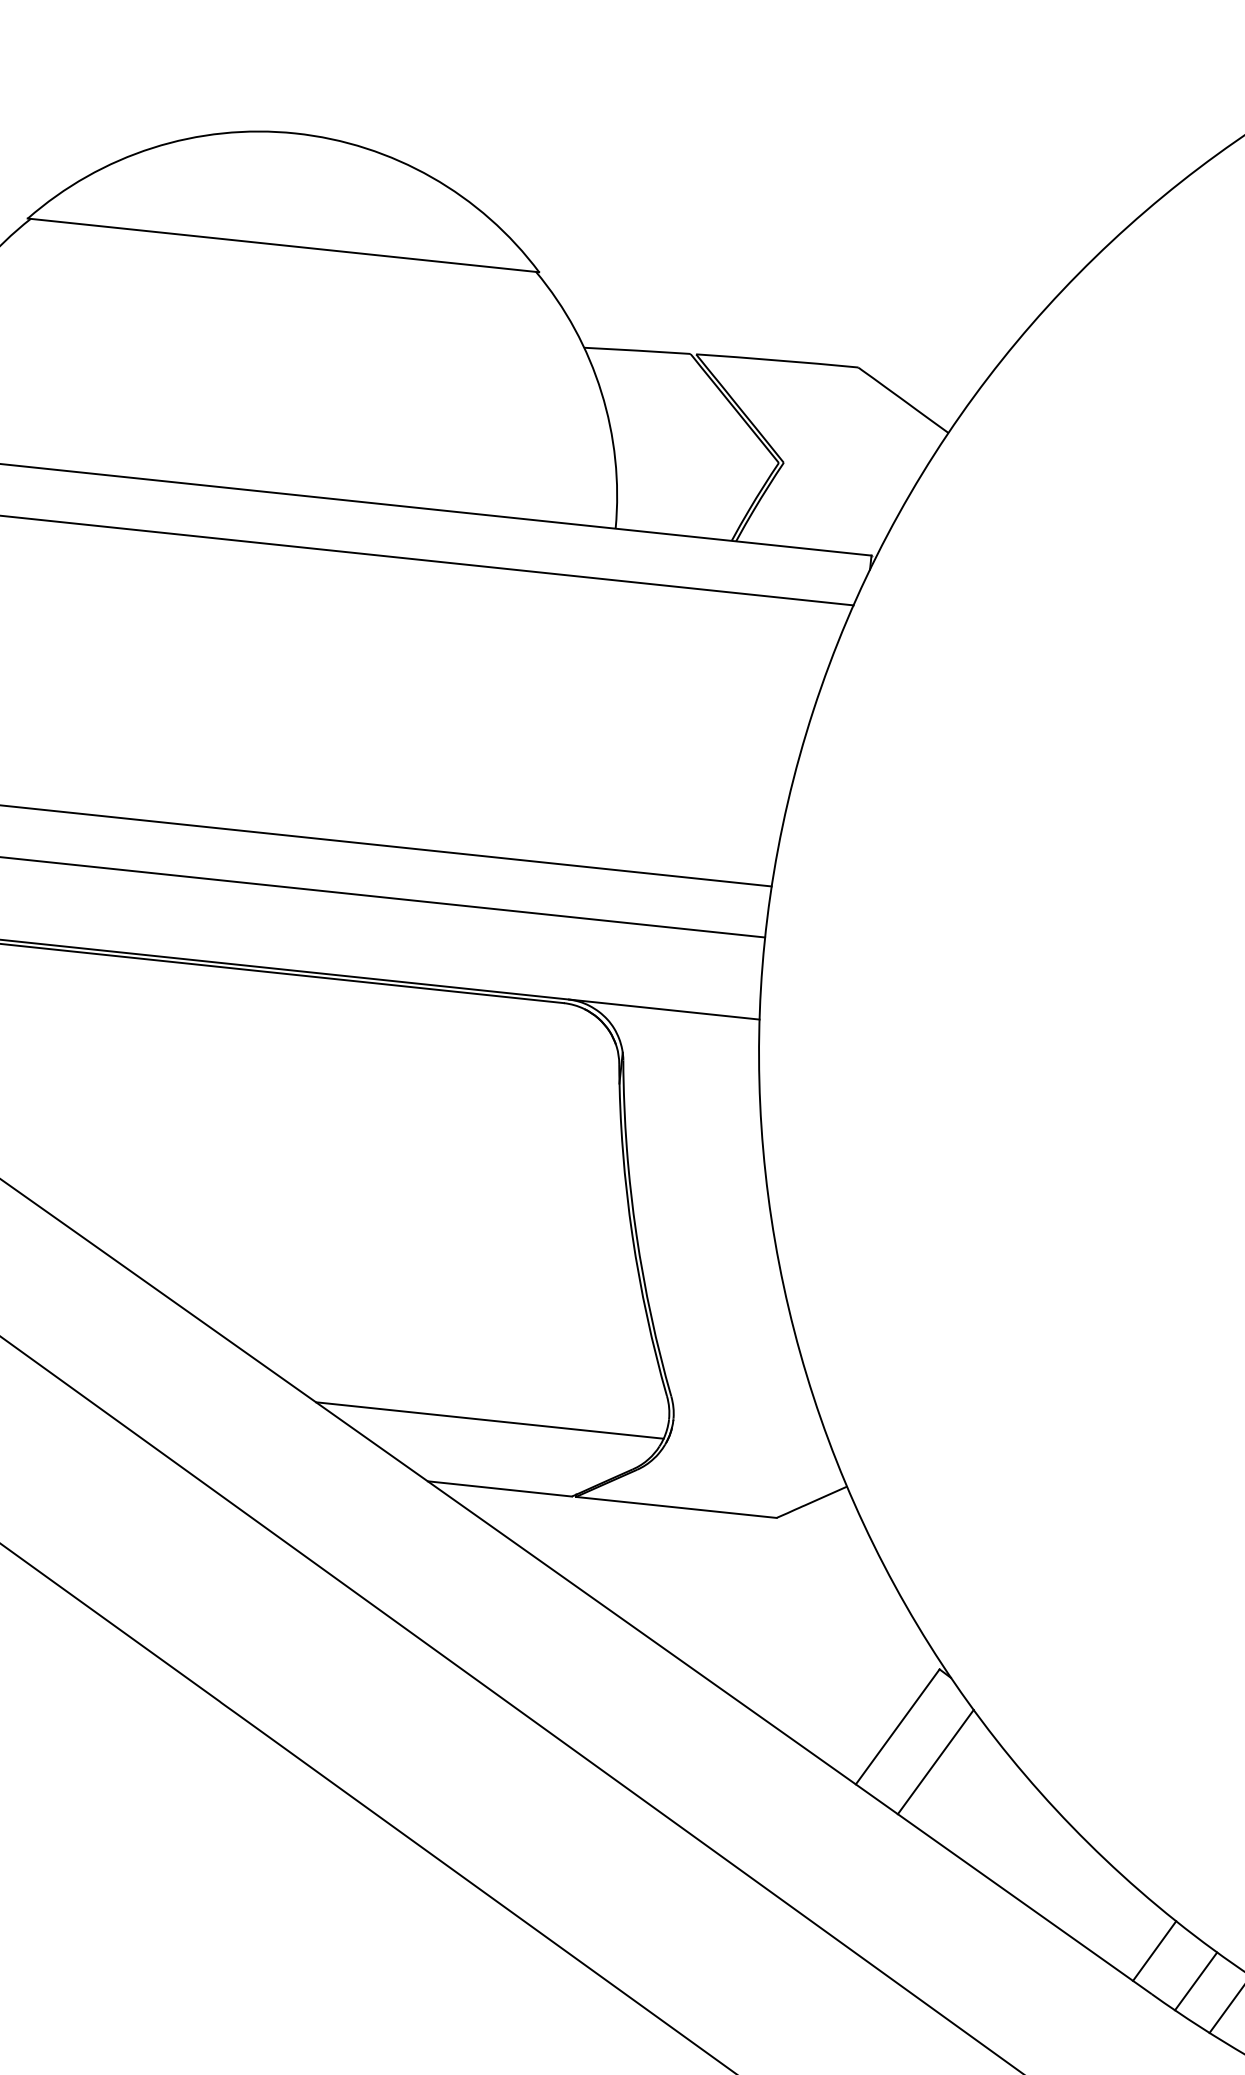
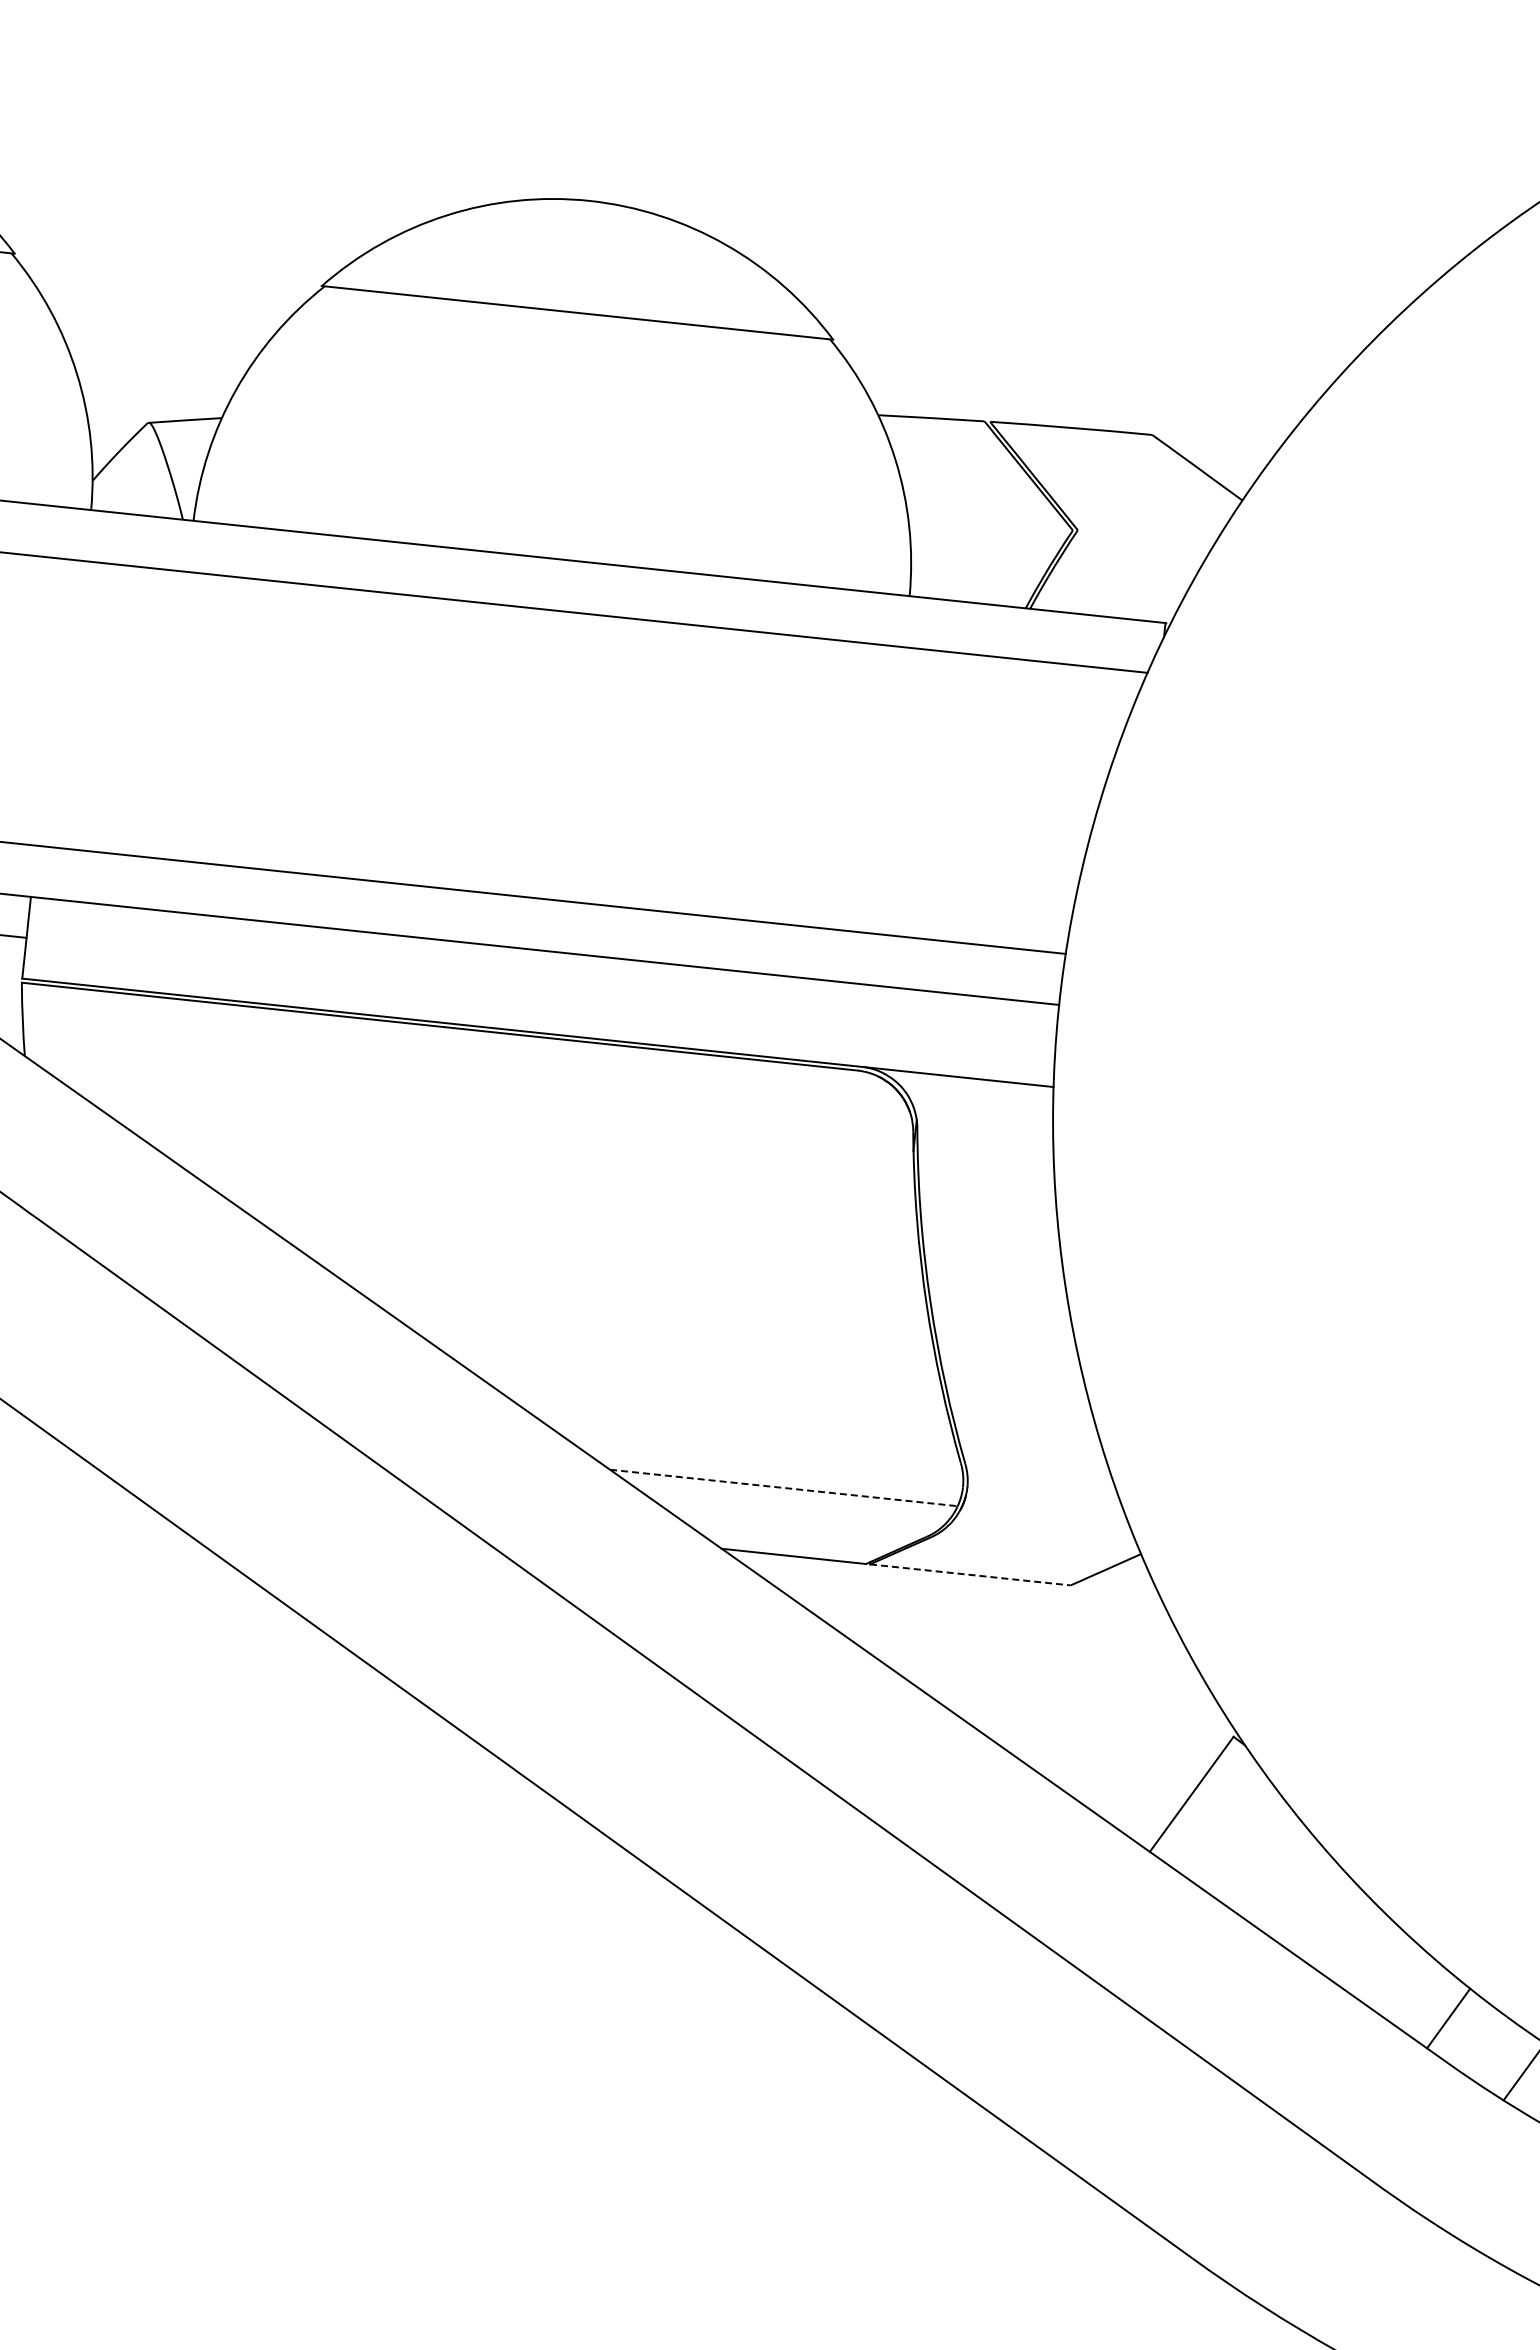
line: (489, 1420) -> (783, 1487), solid -> dashed
line: (676, 1507) -> (970, 1574), solid -> dashed
line: (935, 1762) -> (1229, 1829), removed
line: (1196, 1981) -> (1490, 2048), removed

